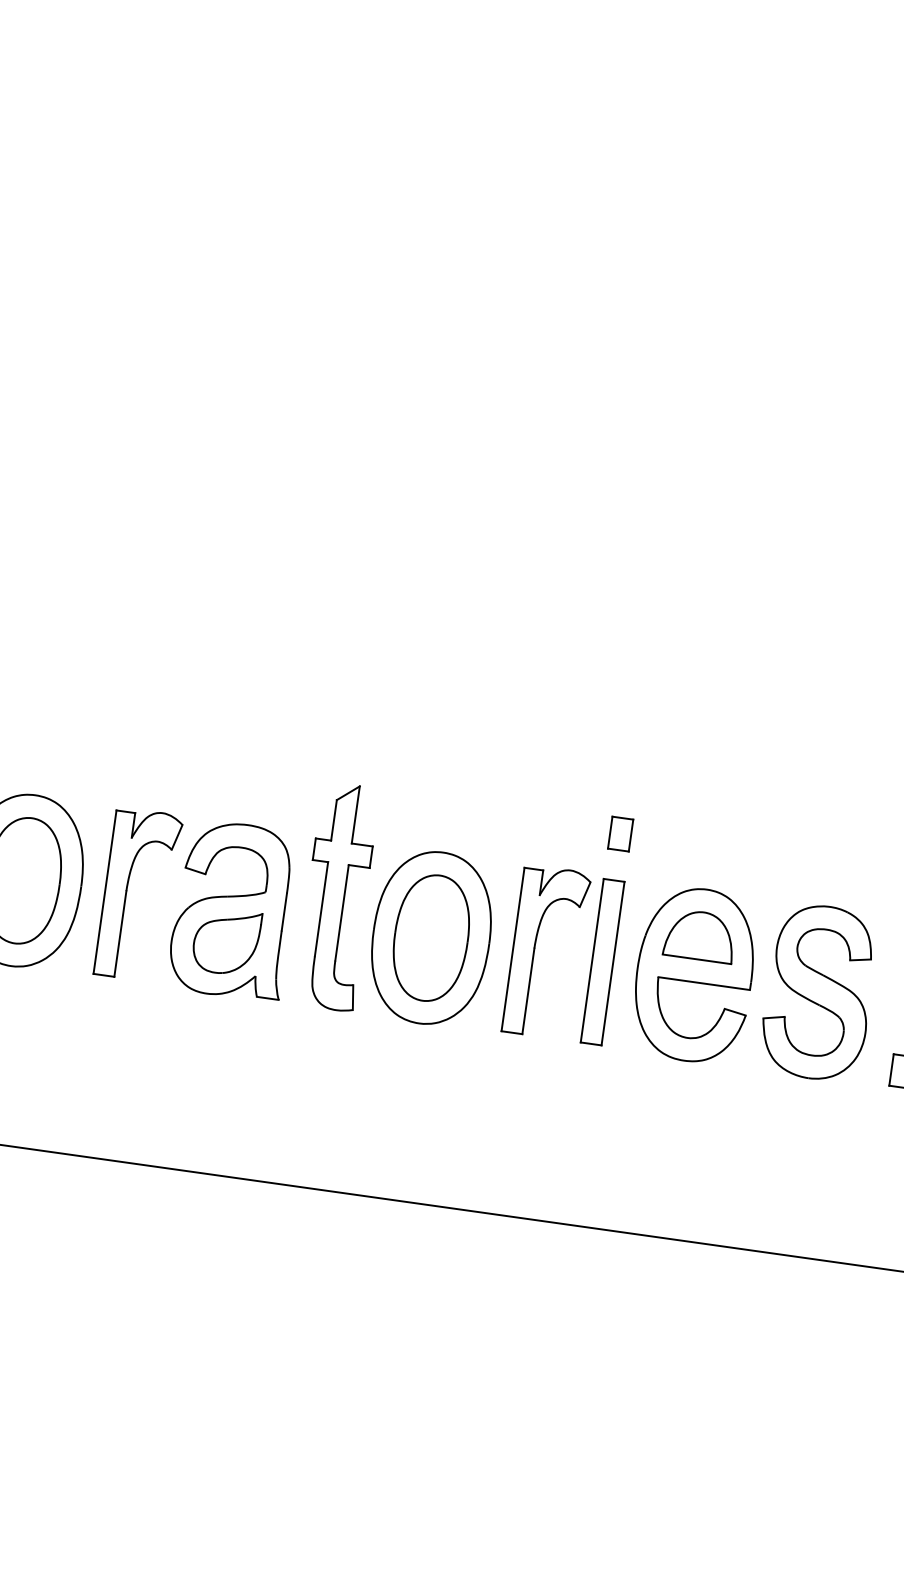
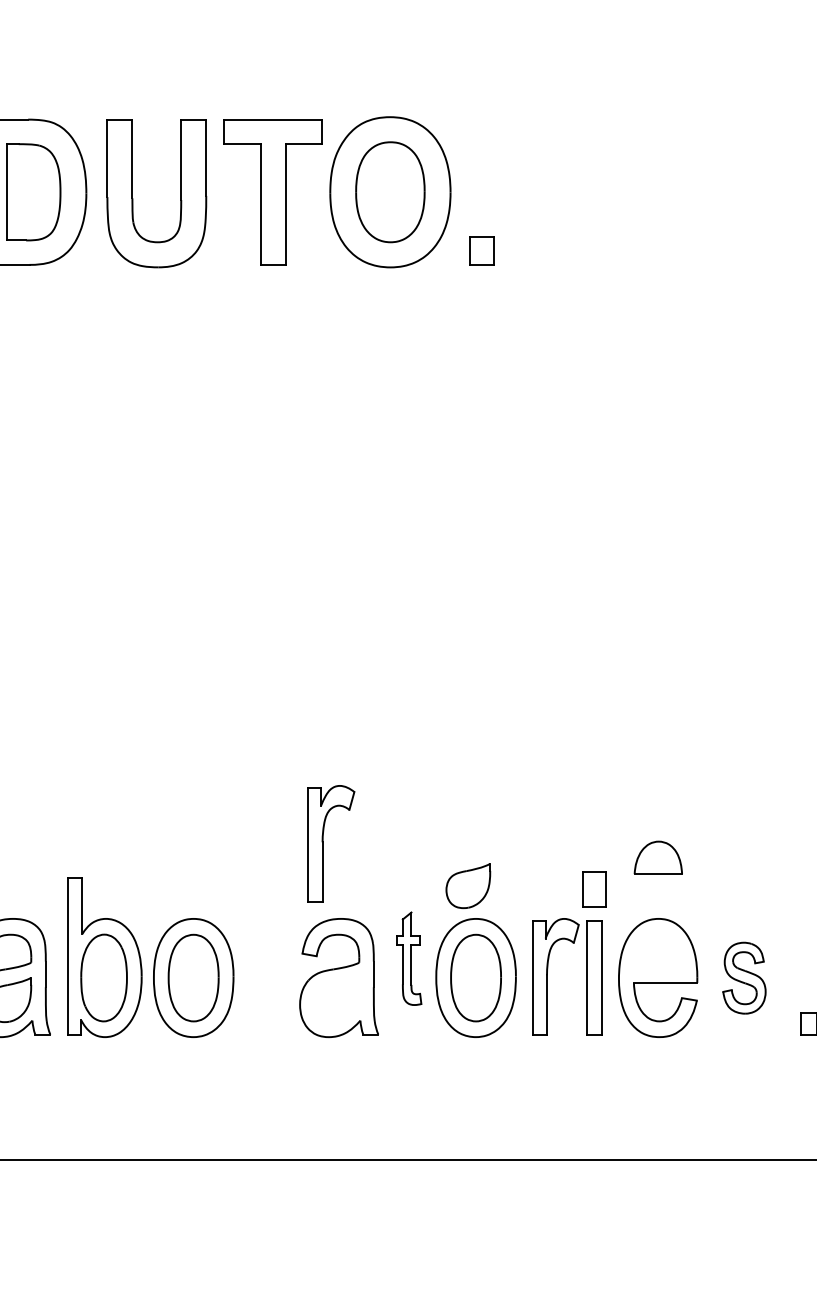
part: (620, 832) -> (594, 888), size x1.6
part: (127, 893) -> (323, 843), moved
part: (337, 896) -> (408, 958), size x0.6
part: (699, 935) -> (657, 857), moved
part: (226, 942) -> (468, 886), moved
part: (819, 993) -> (744, 978), size x0.6

